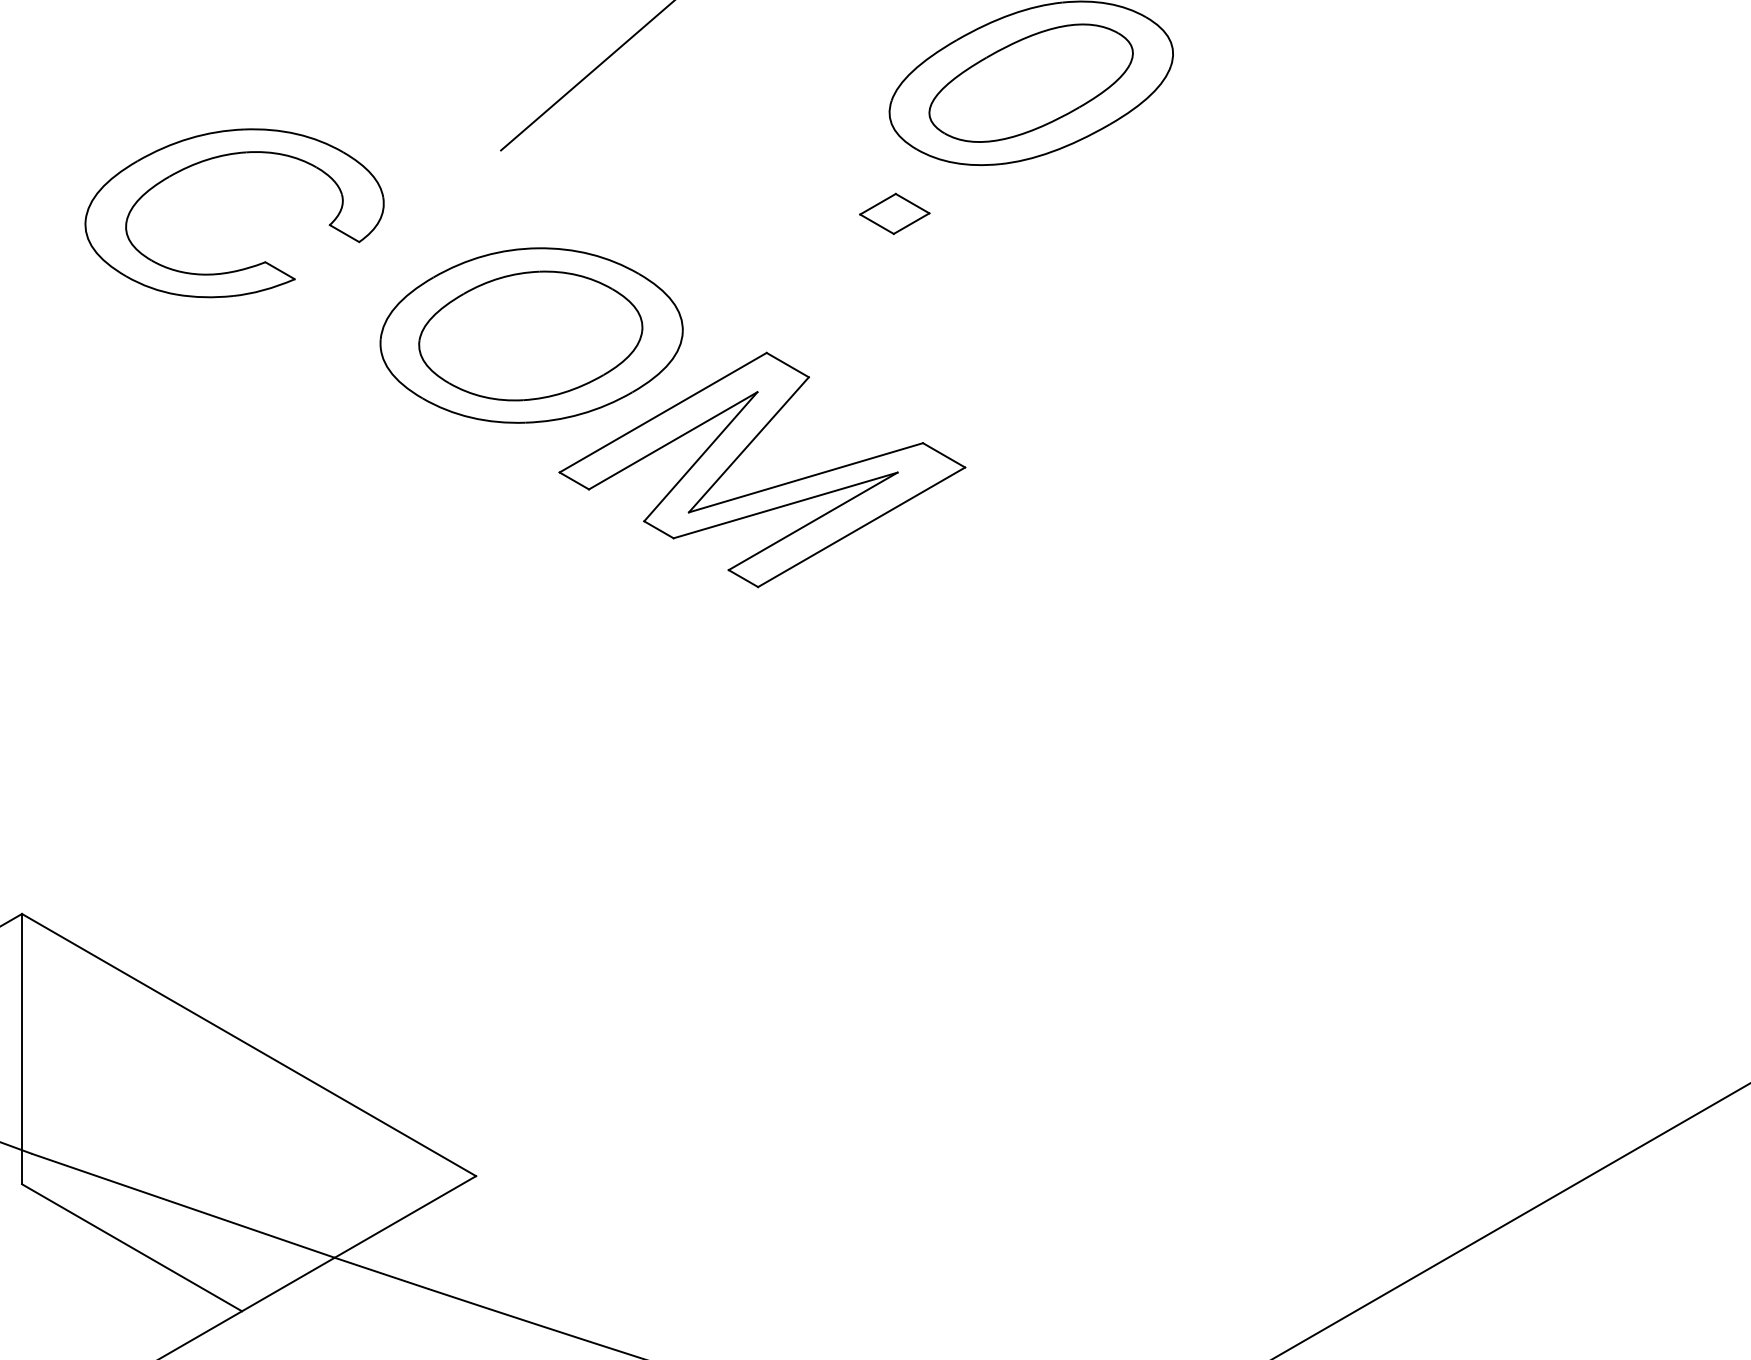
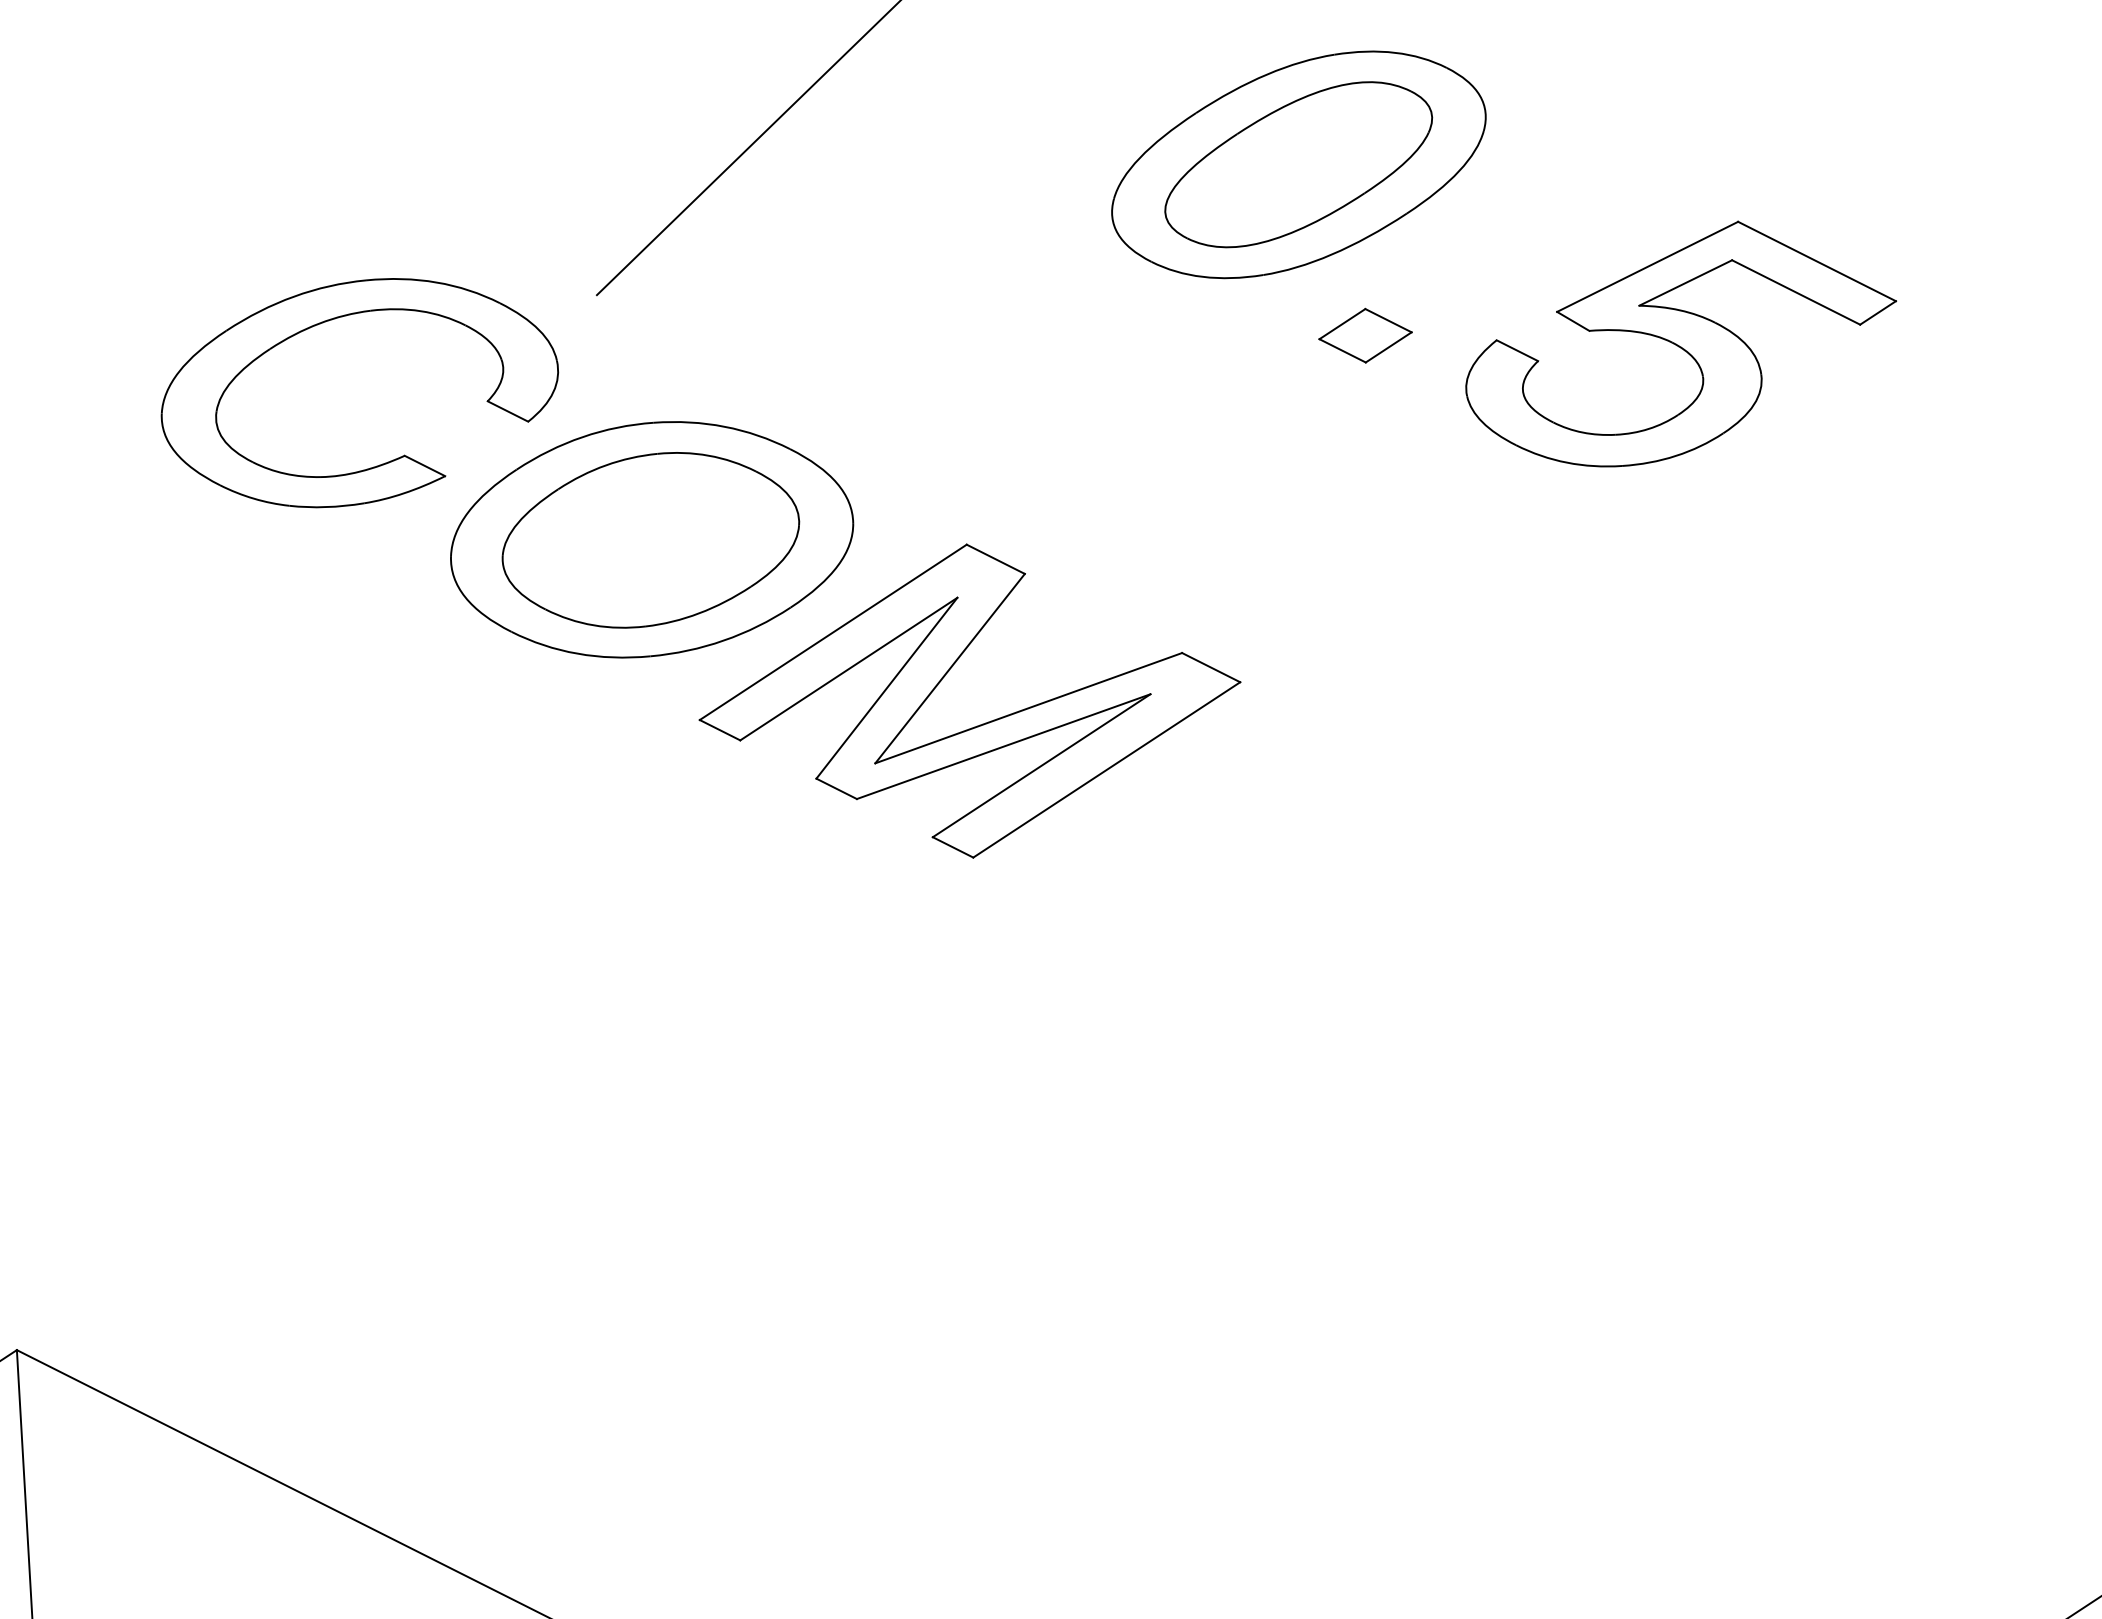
part: (894, 213) -> (1365, 335), moved
part: (1308, 233) -> (1680, 343), added
part: (252, 265) -> (387, 461), moved

